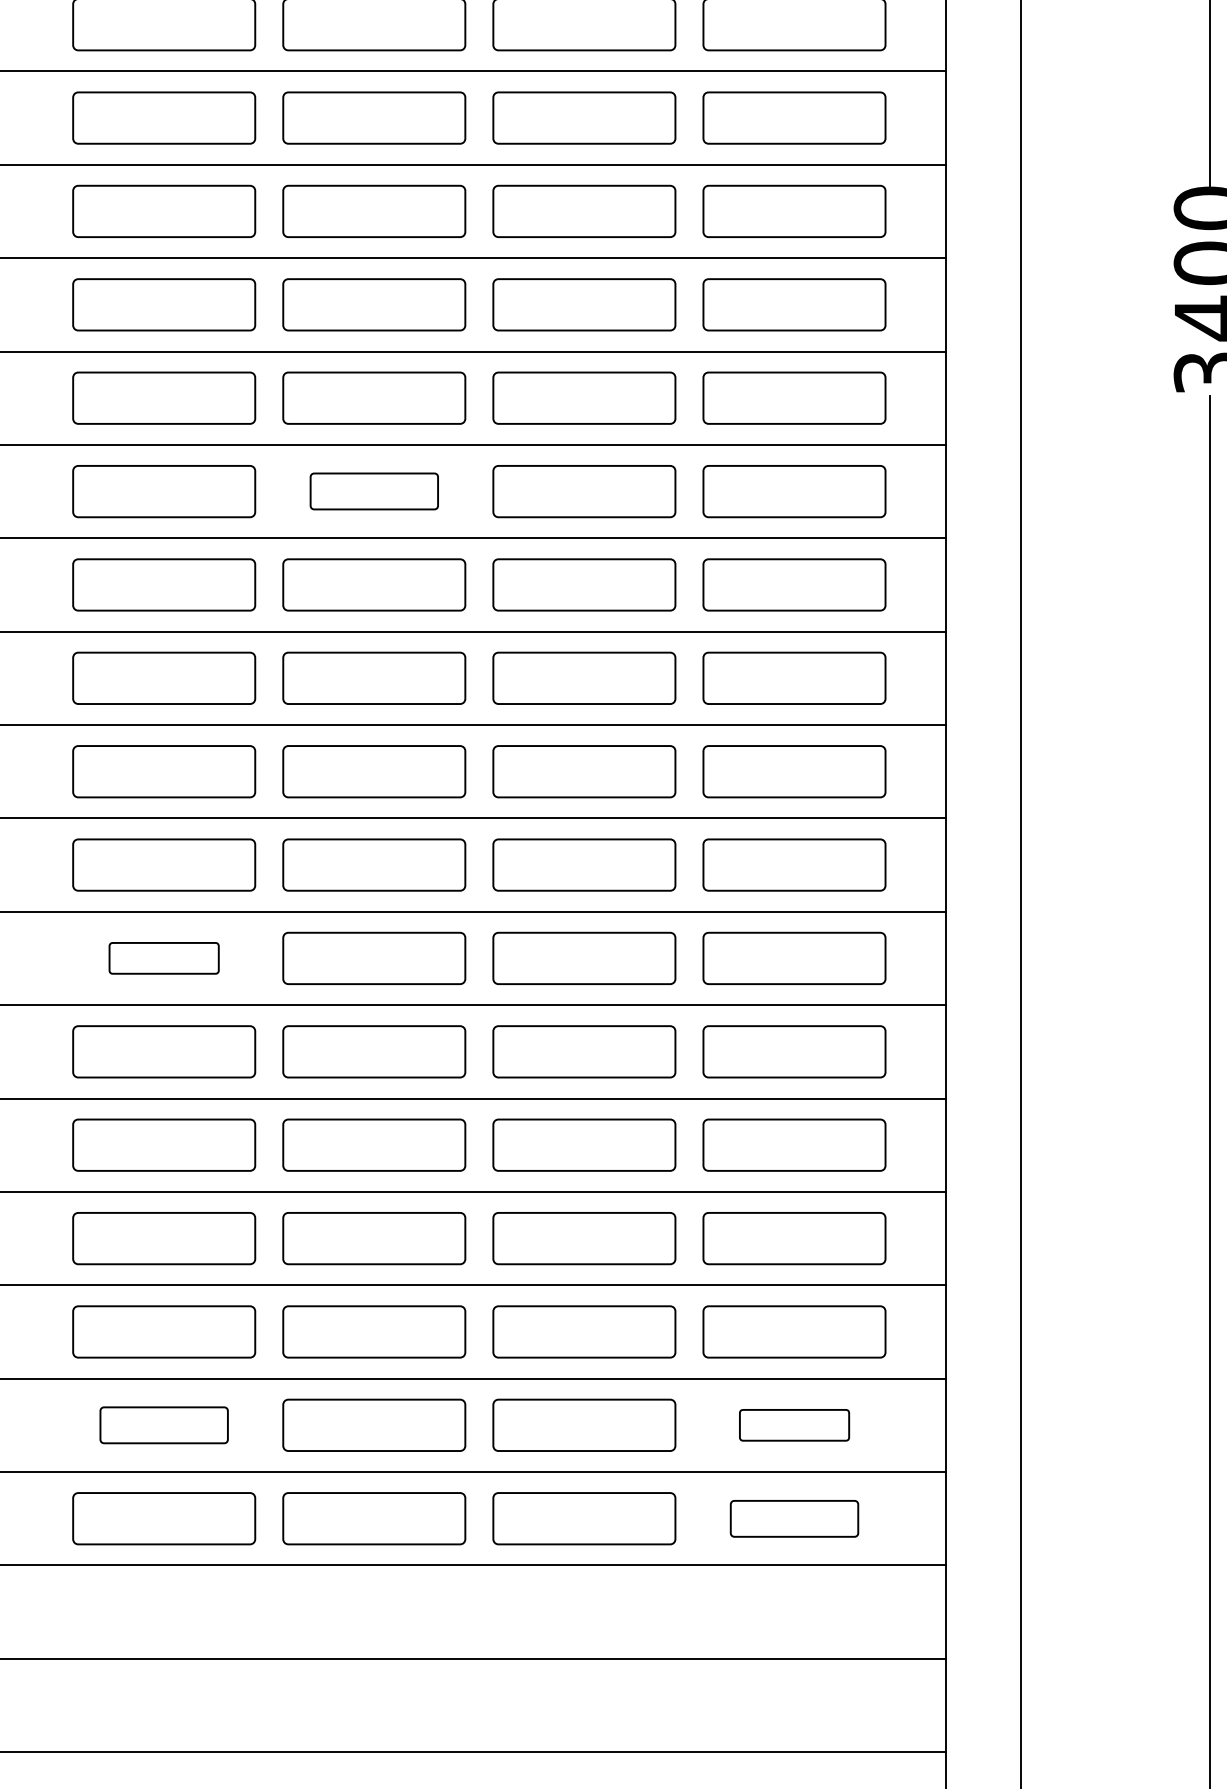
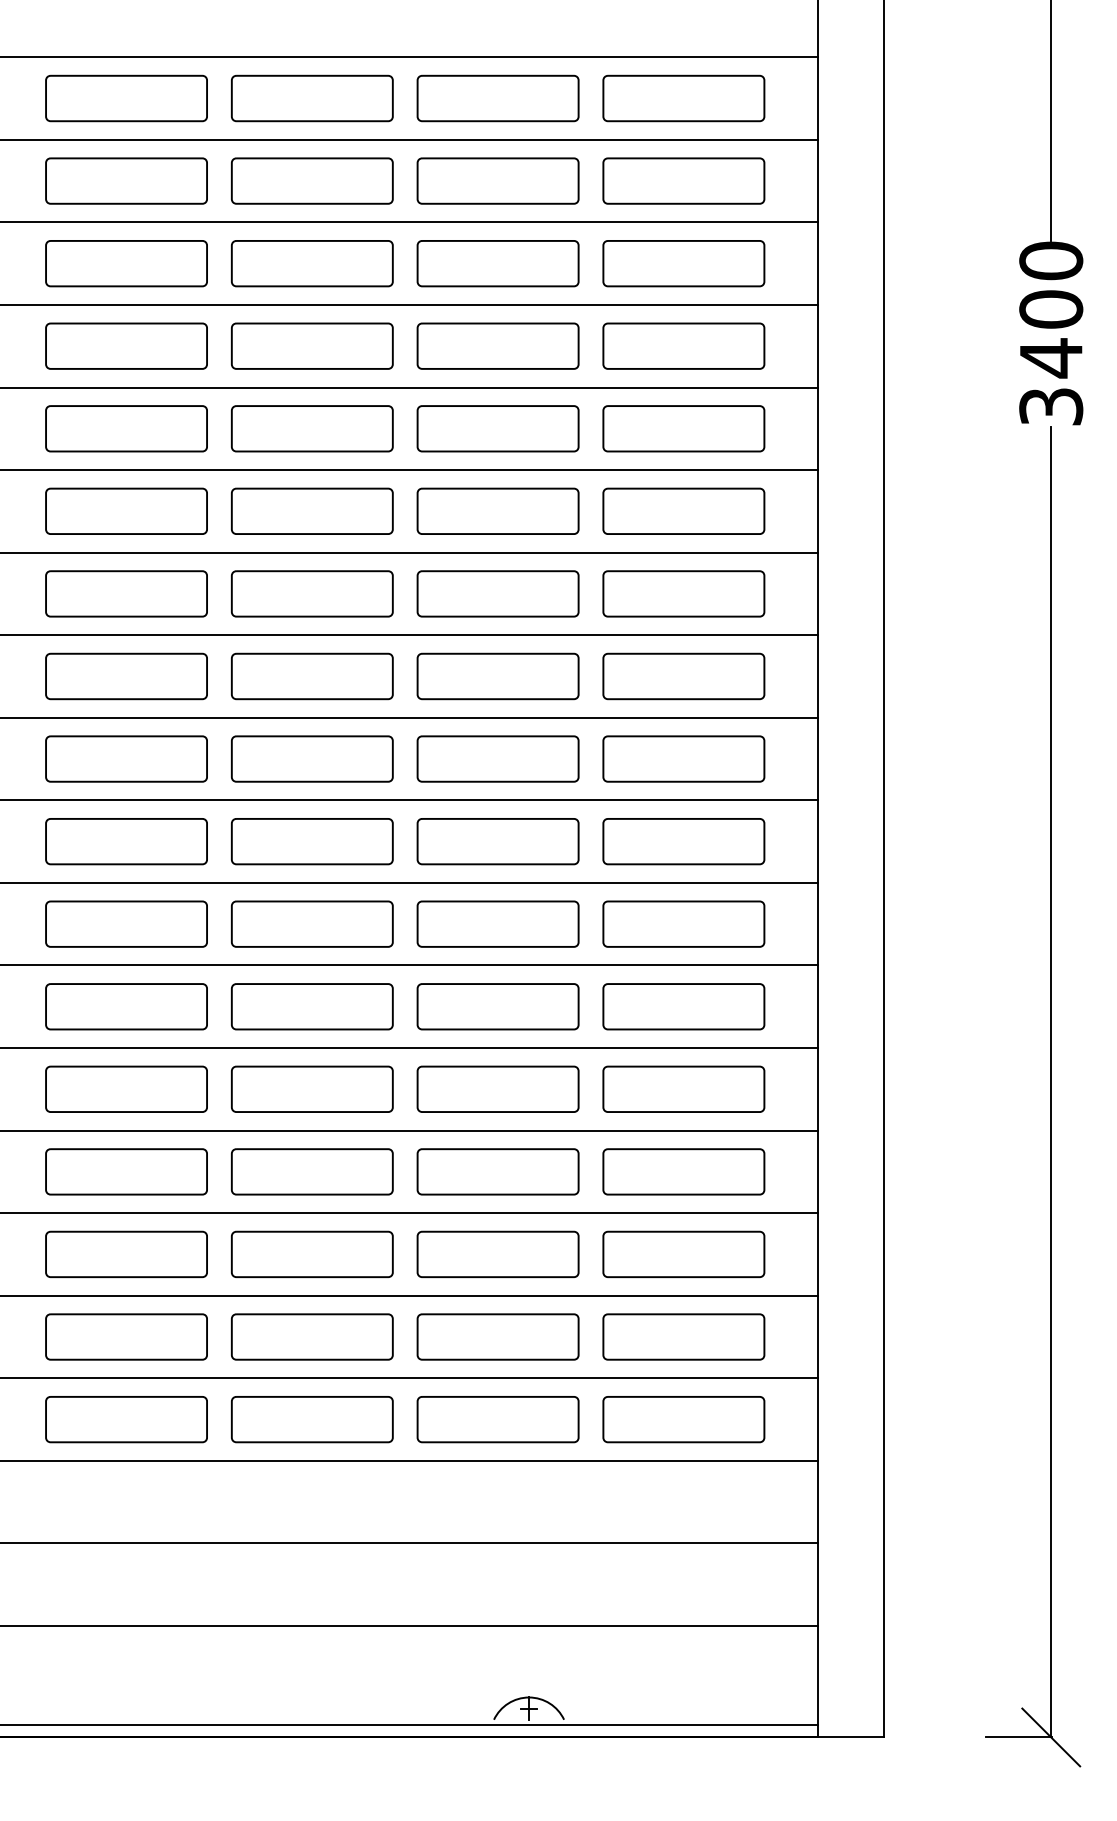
part: (374, 490) -> (312, 510), size x1.43
part: (164, 957) -> (126, 923), size x1.67
part: (164, 1424) -> (126, 1336), size x1.43
part: (794, 1424) -> (683, 1336), size x1.67
part: (794, 1518) -> (683, 1419), size x1.43

